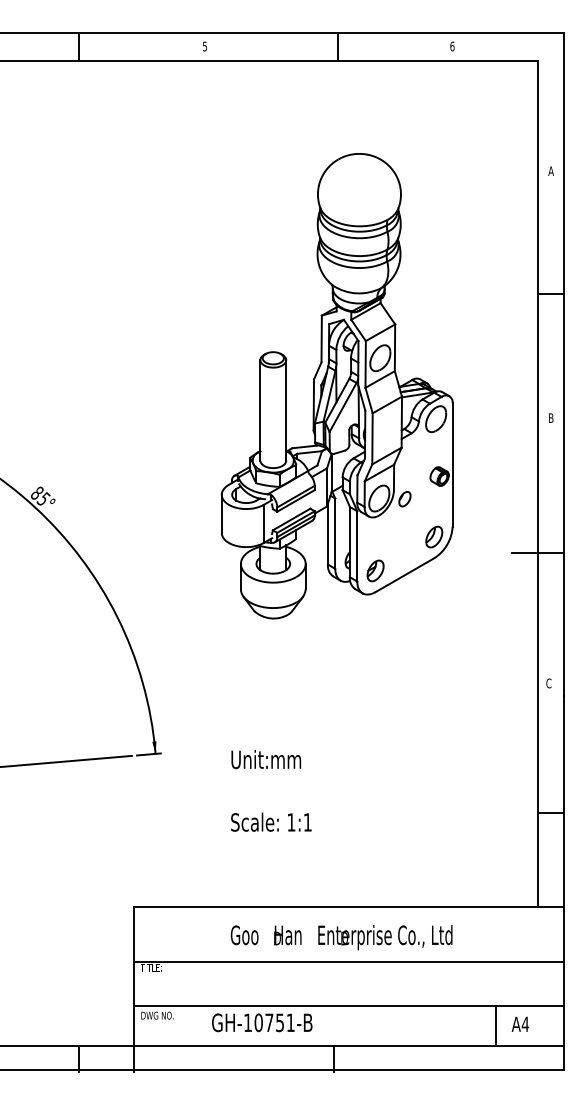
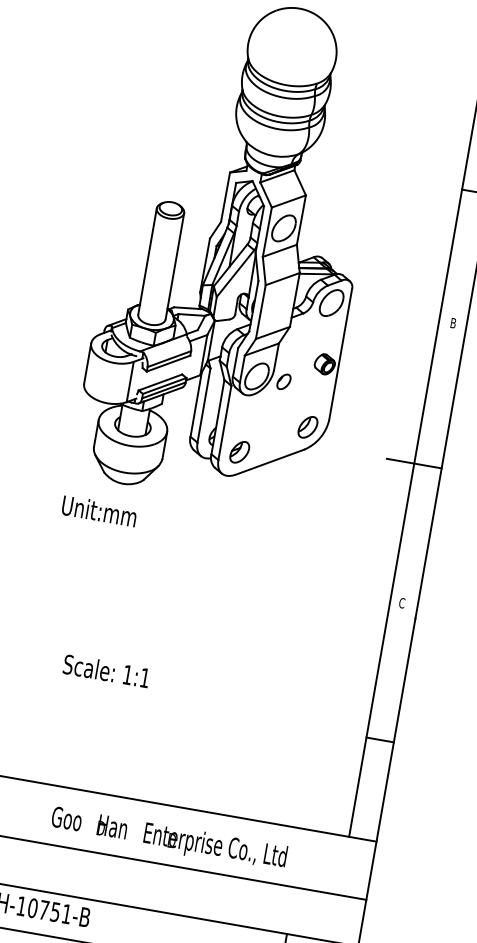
text: (266, 759) -> (99, 511), moved
text: (271, 821) -> (106, 670), moved
text: (341, 937) -> (168, 839), moved

